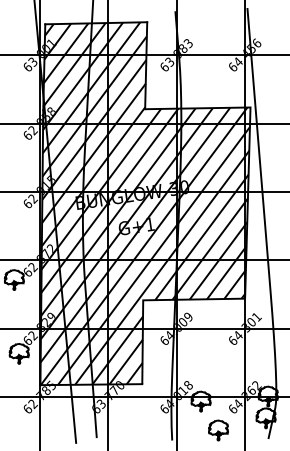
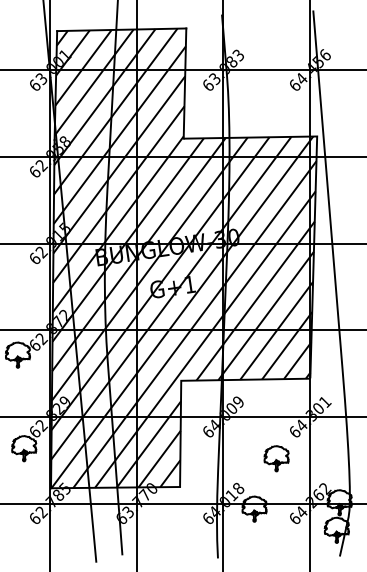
part: (218, 430) -> (276, 458), moved

